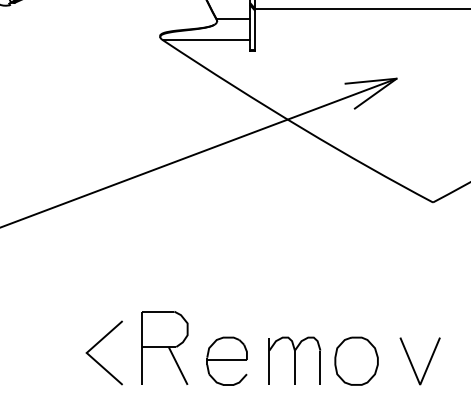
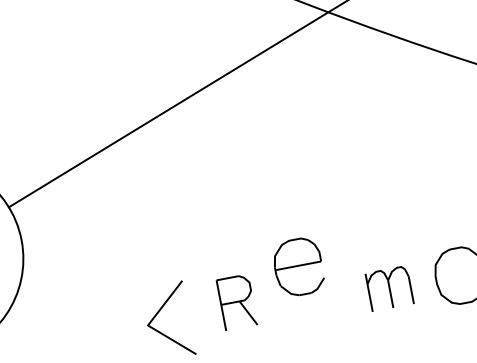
part: (164, 347) -> (236, 302), size x0.6
part: (226, 360) -> (297, 266), moved
part: (294, 360) -> (389, 288), size x0.7

